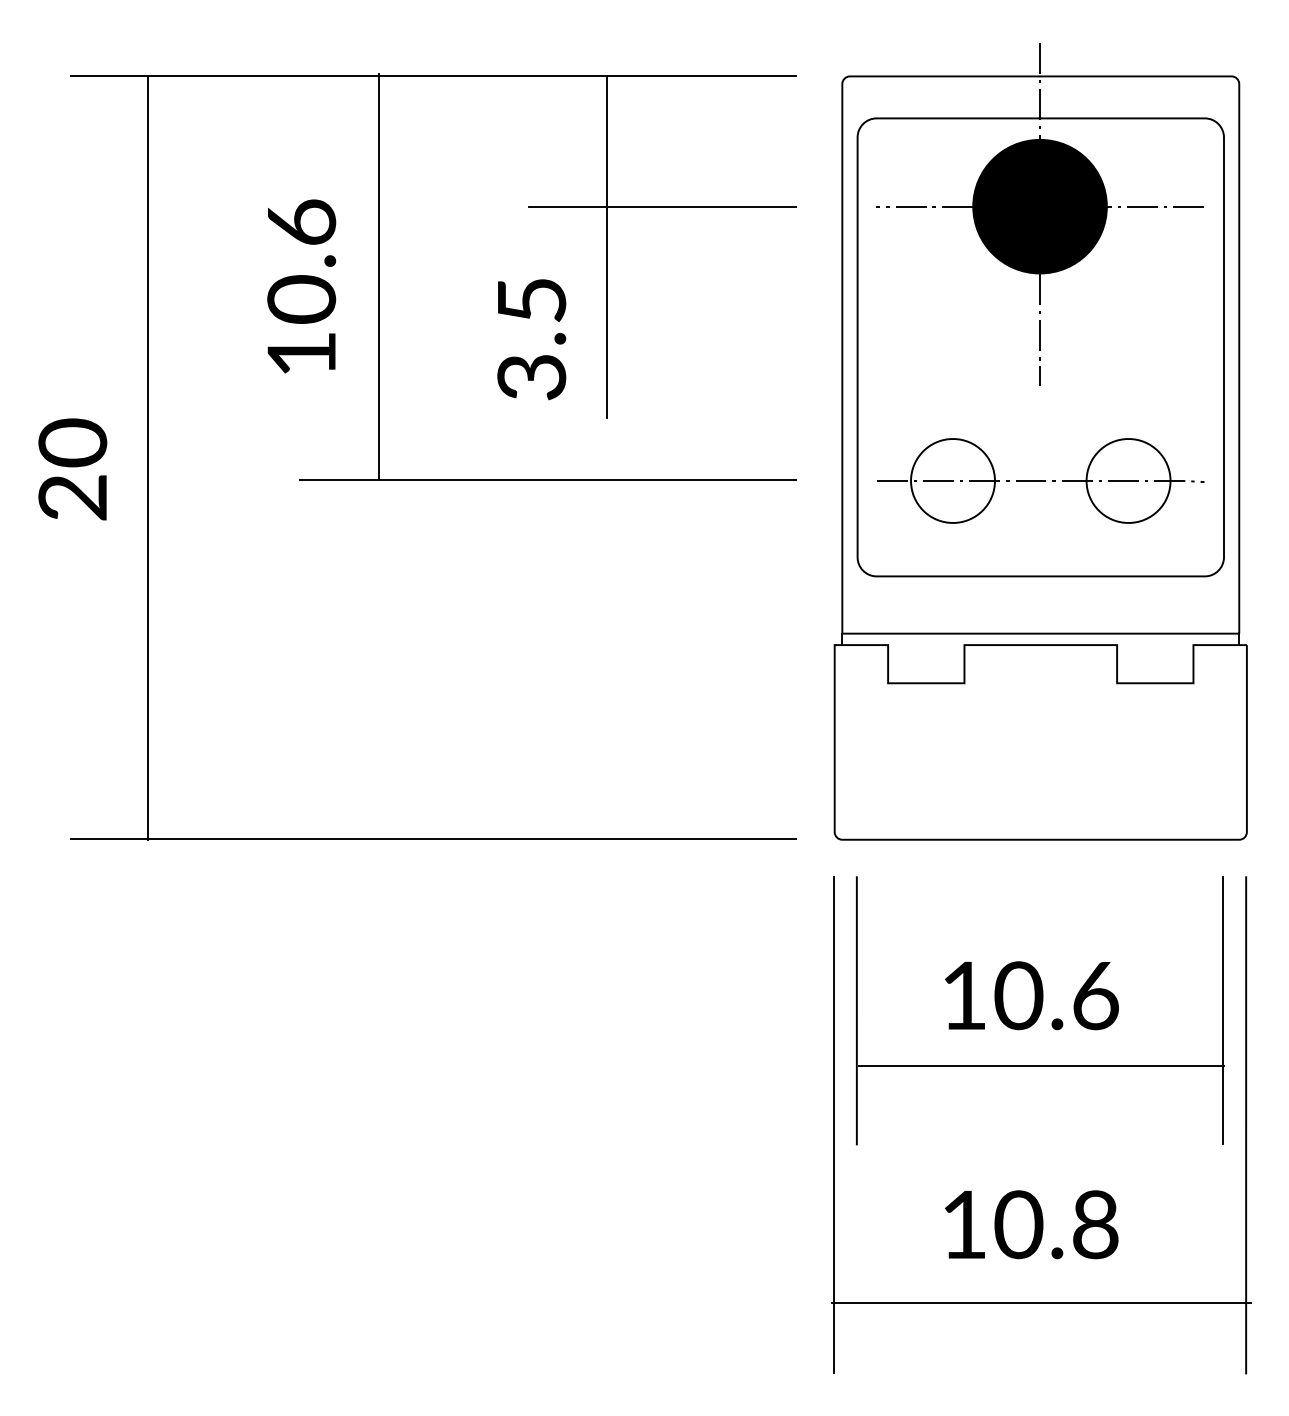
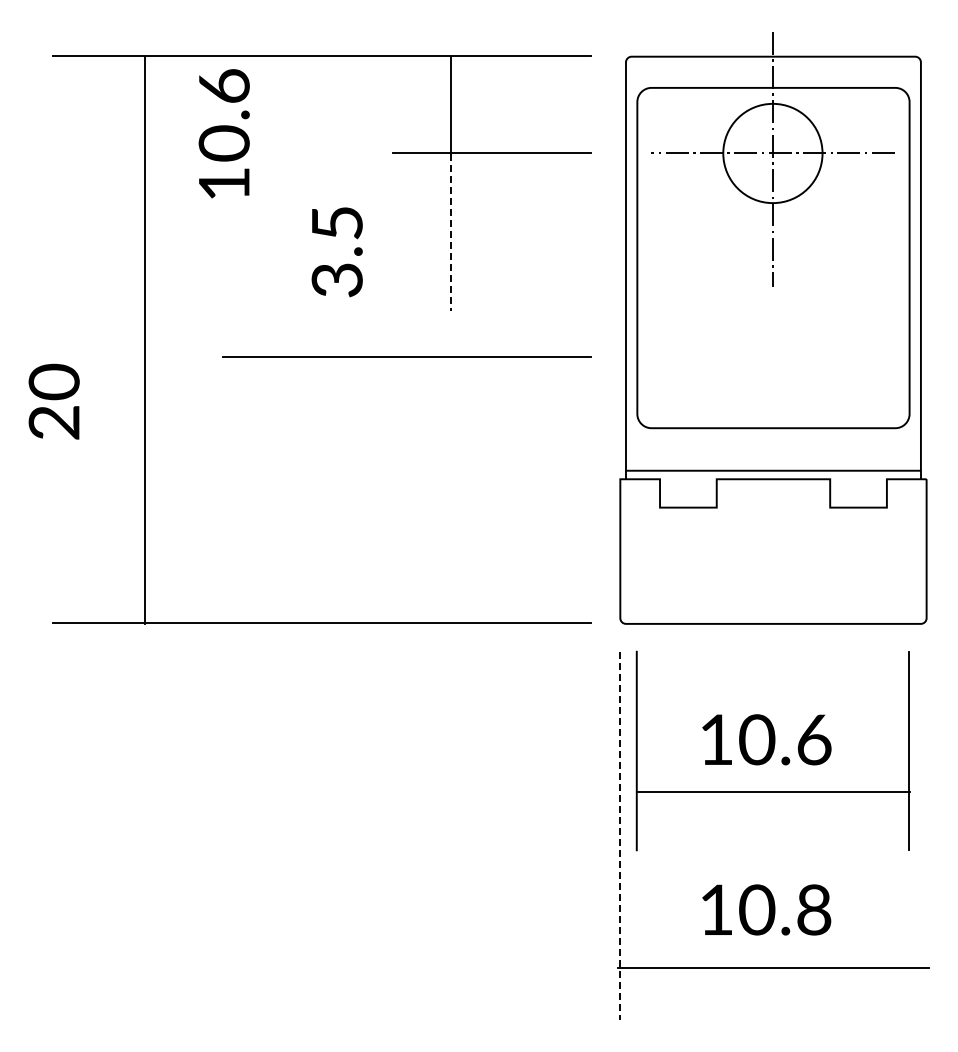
fill: (1039, 206) -> (772, 153), removed
line: (378, 276) -> (281, 205), removed
text: (300, 286) -> (223, 133), moved
line: (606, 313) -> (450, 232), solid -> dashed
text: (530, 339) -> (336, 252), moved
line: (148, 458) -> (145, 340), moved
text: (71, 469) -> (53, 401), moved
part: (1040, 481) -> (773, 357), removed
line: (1246, 1124) -> (926, 835), removed
line: (833, 1125) -> (619, 836), solid -> dashed

